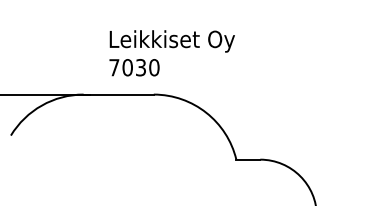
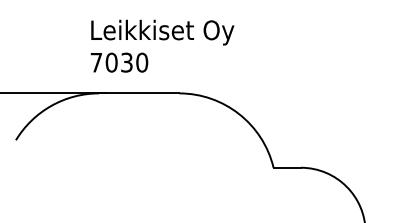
text: (171, 53) -> (161, 46), moved

